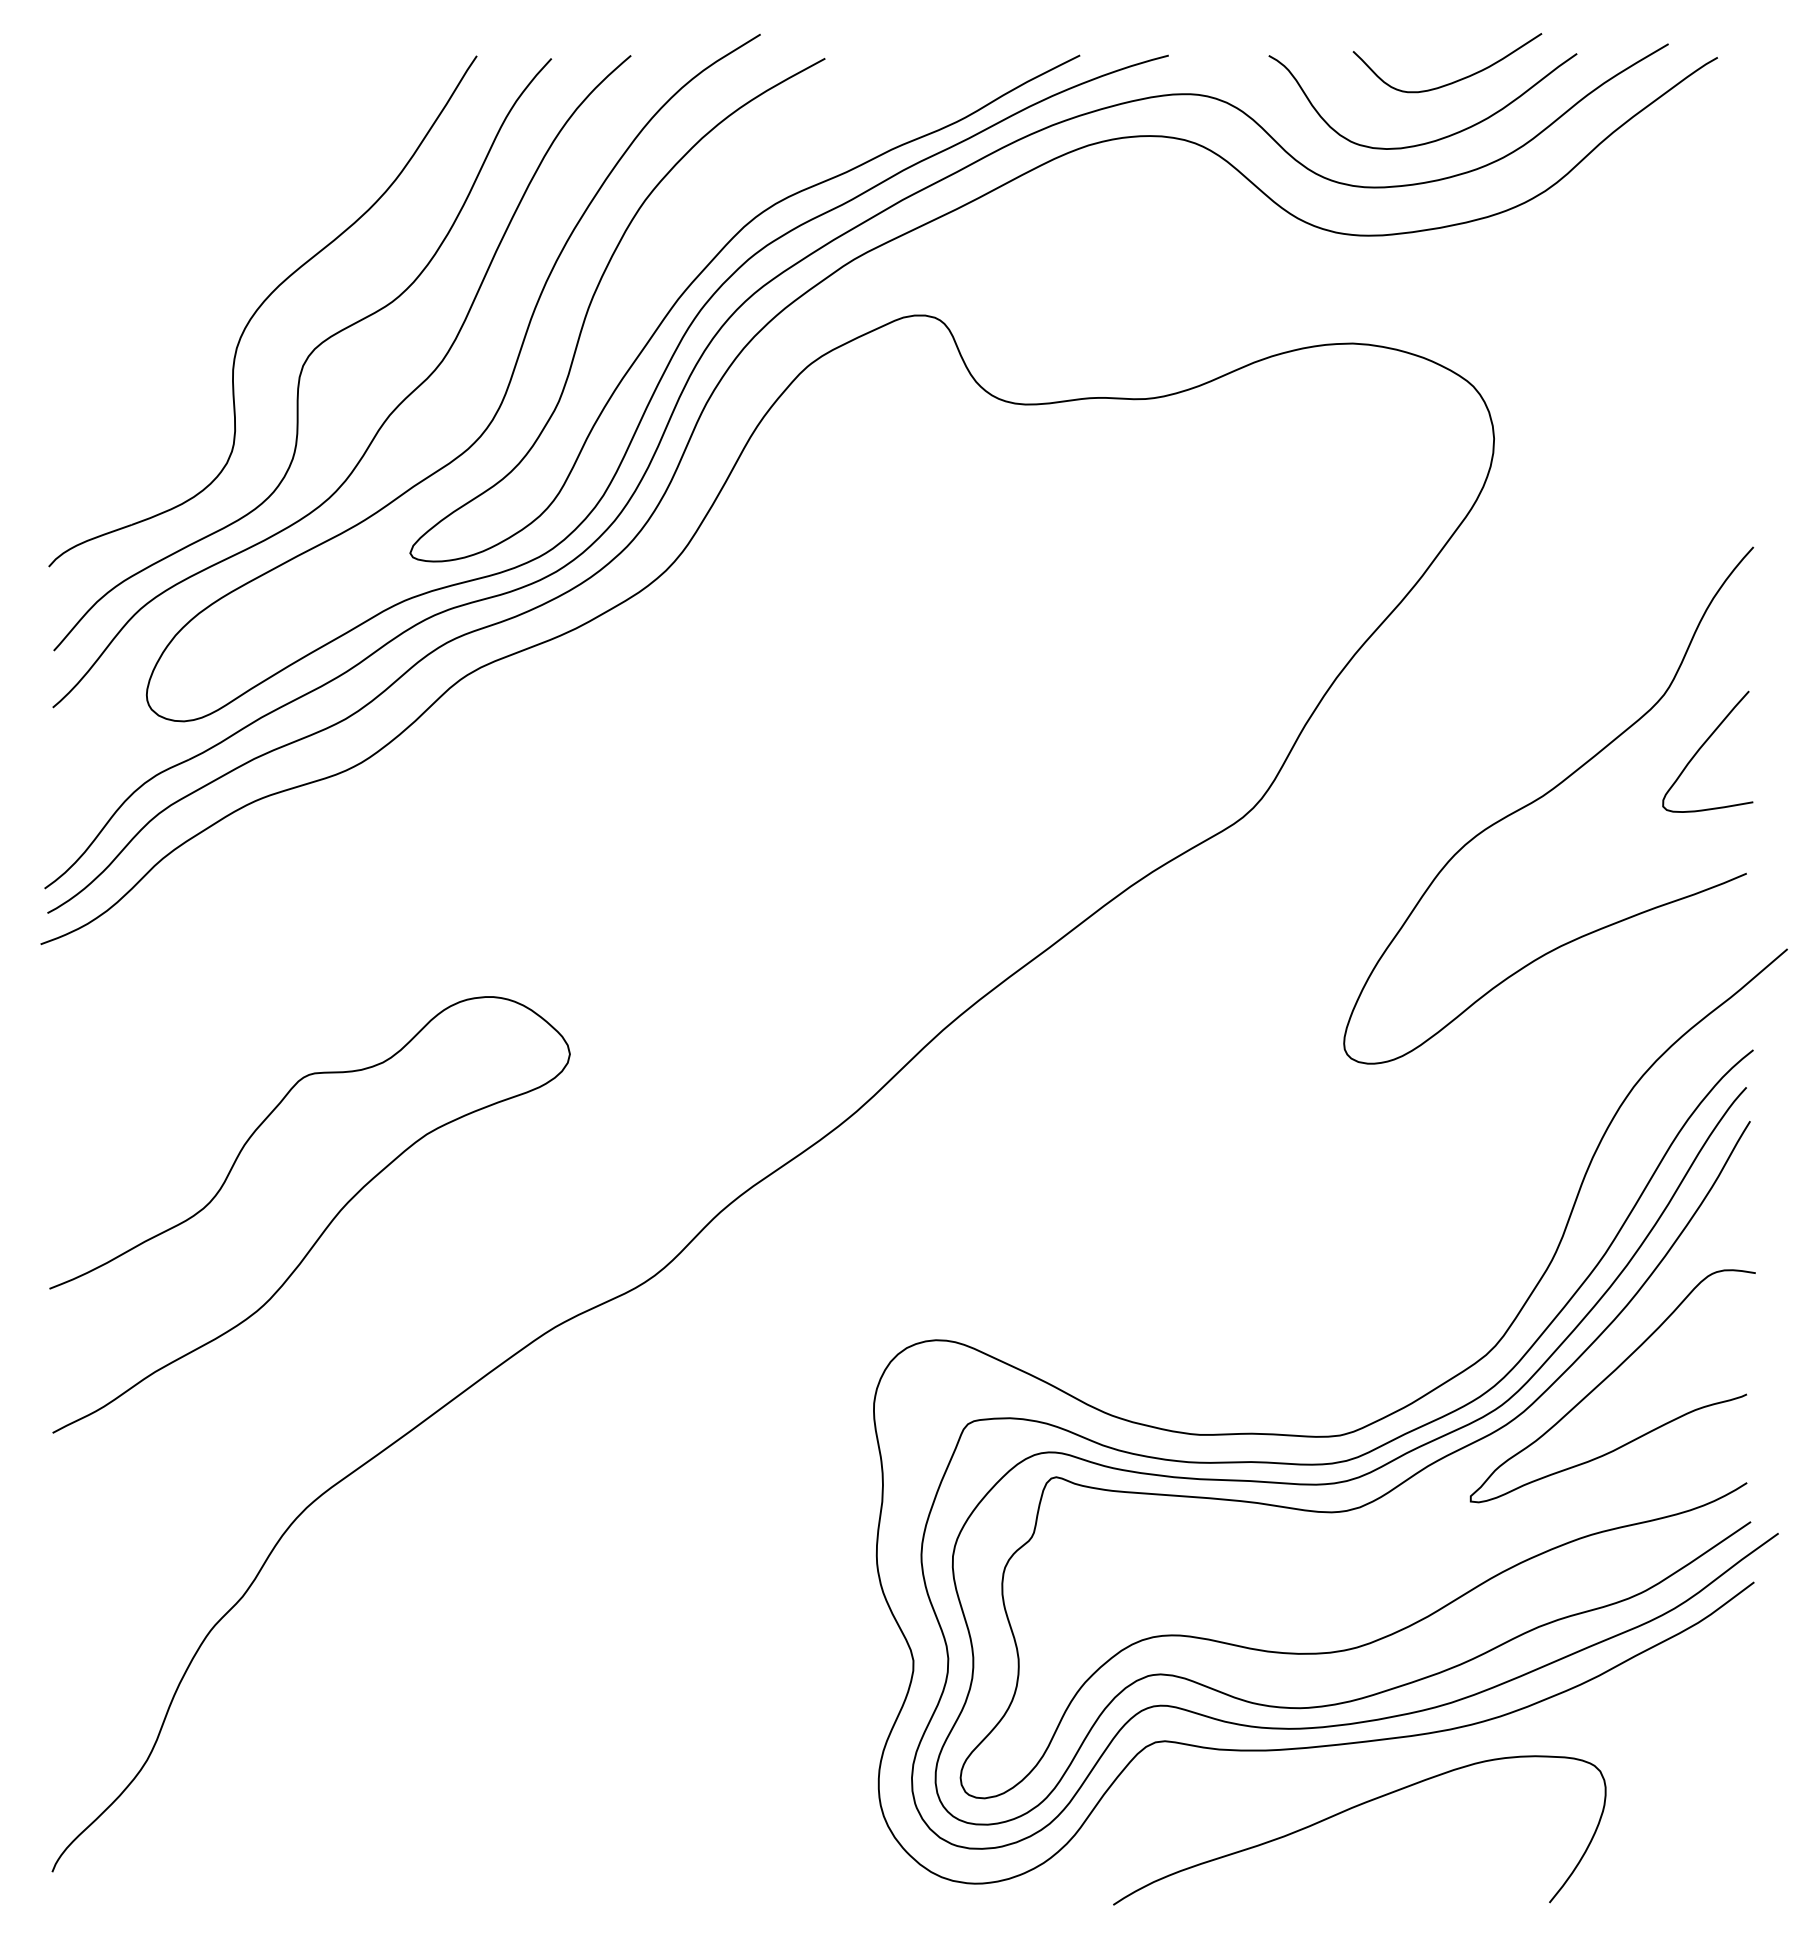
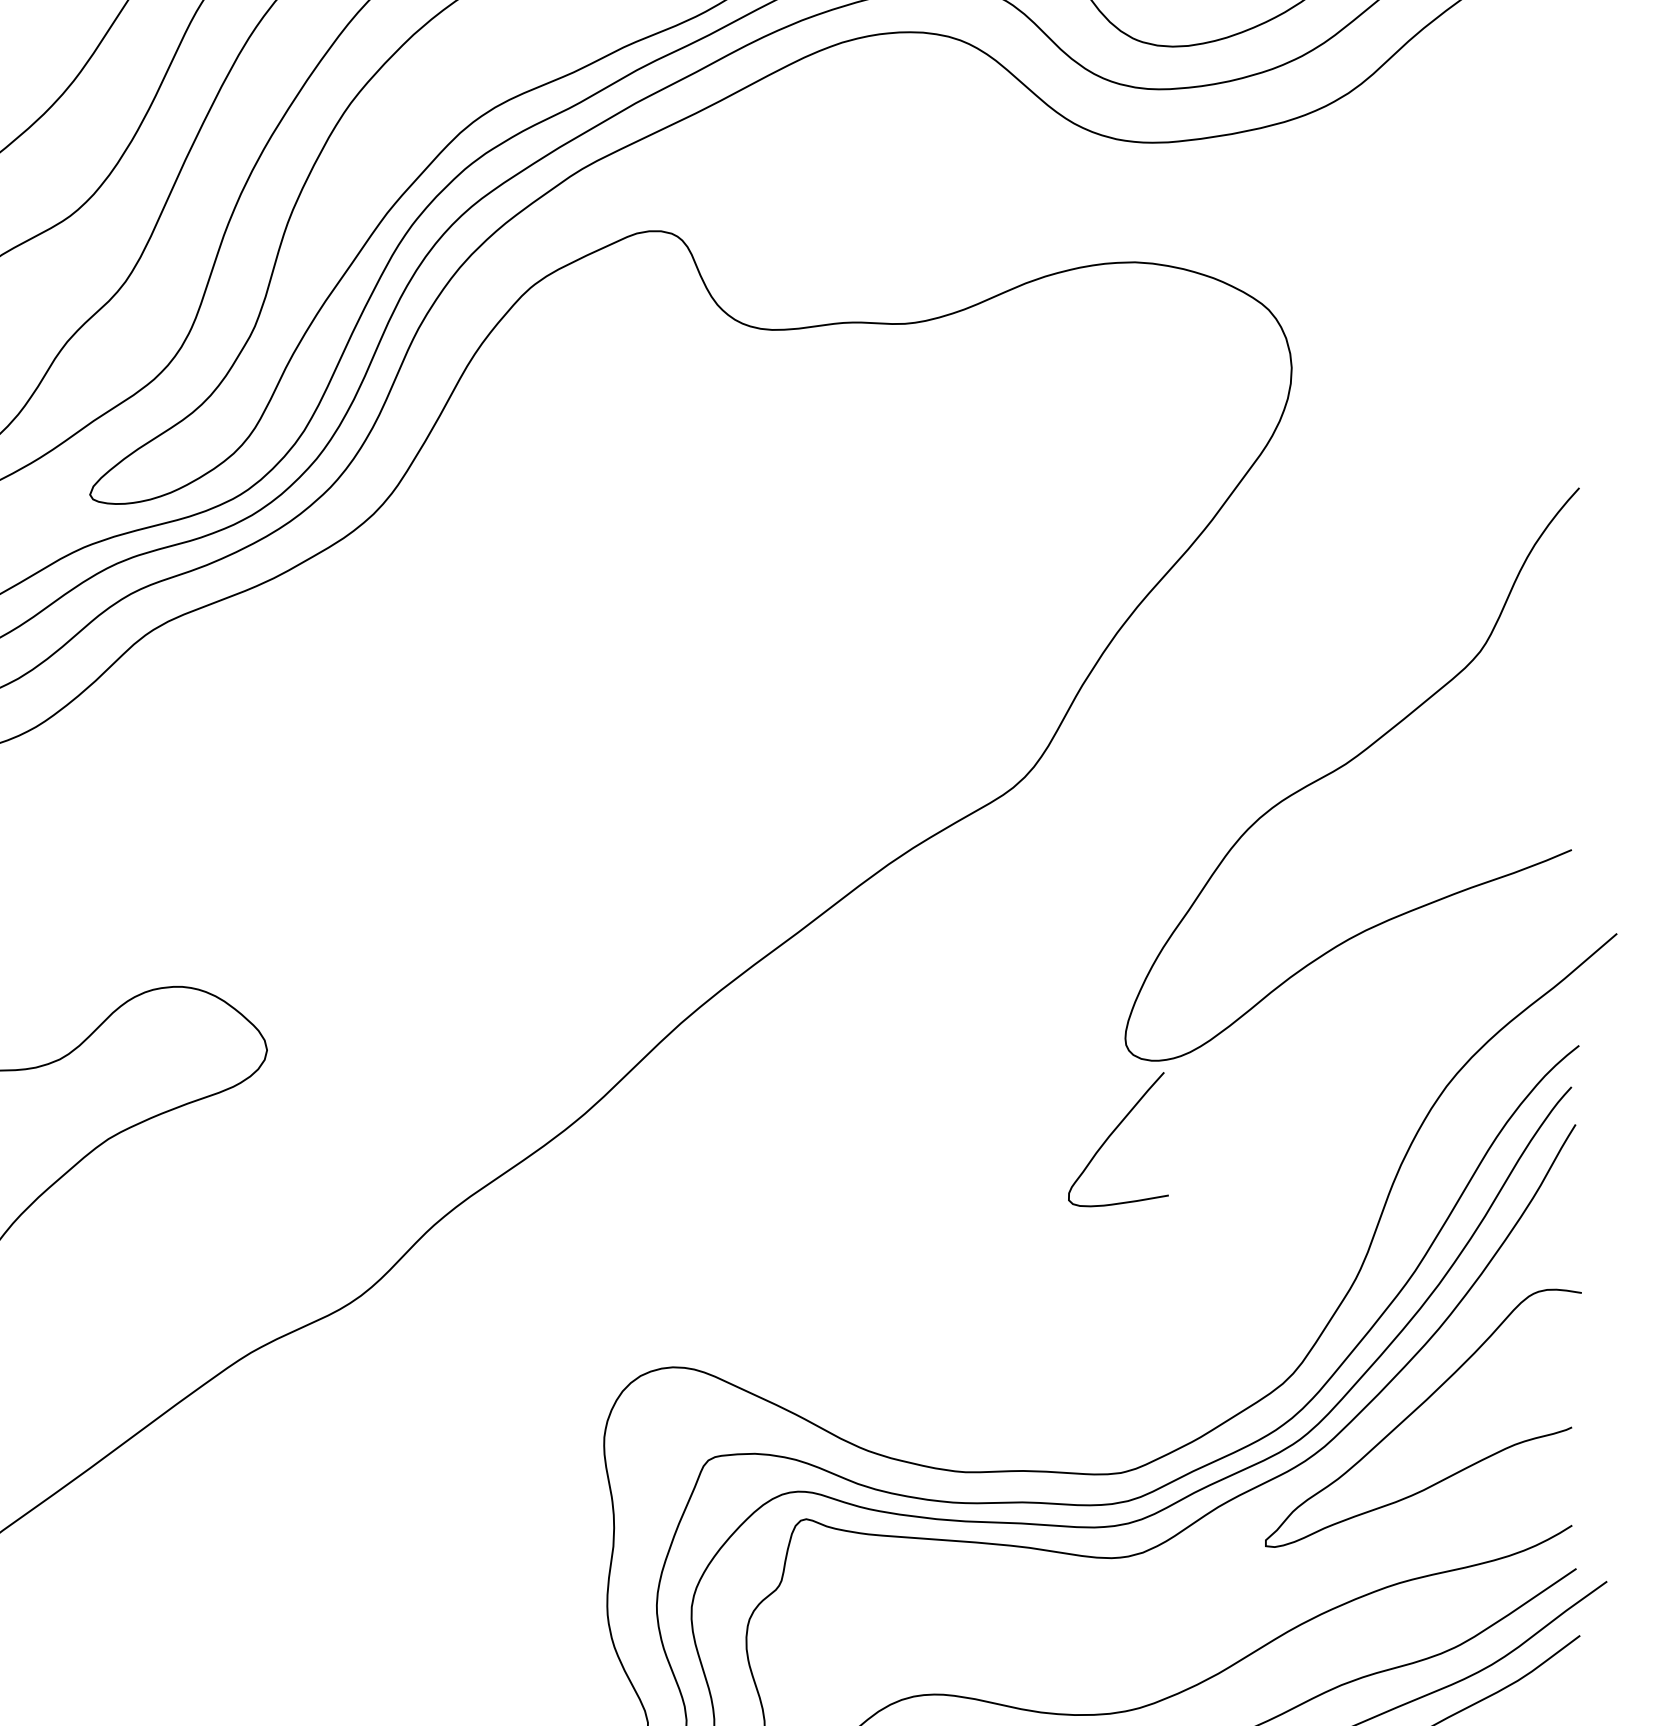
curve: (1702, 747) -> (1112, 1134), moved

